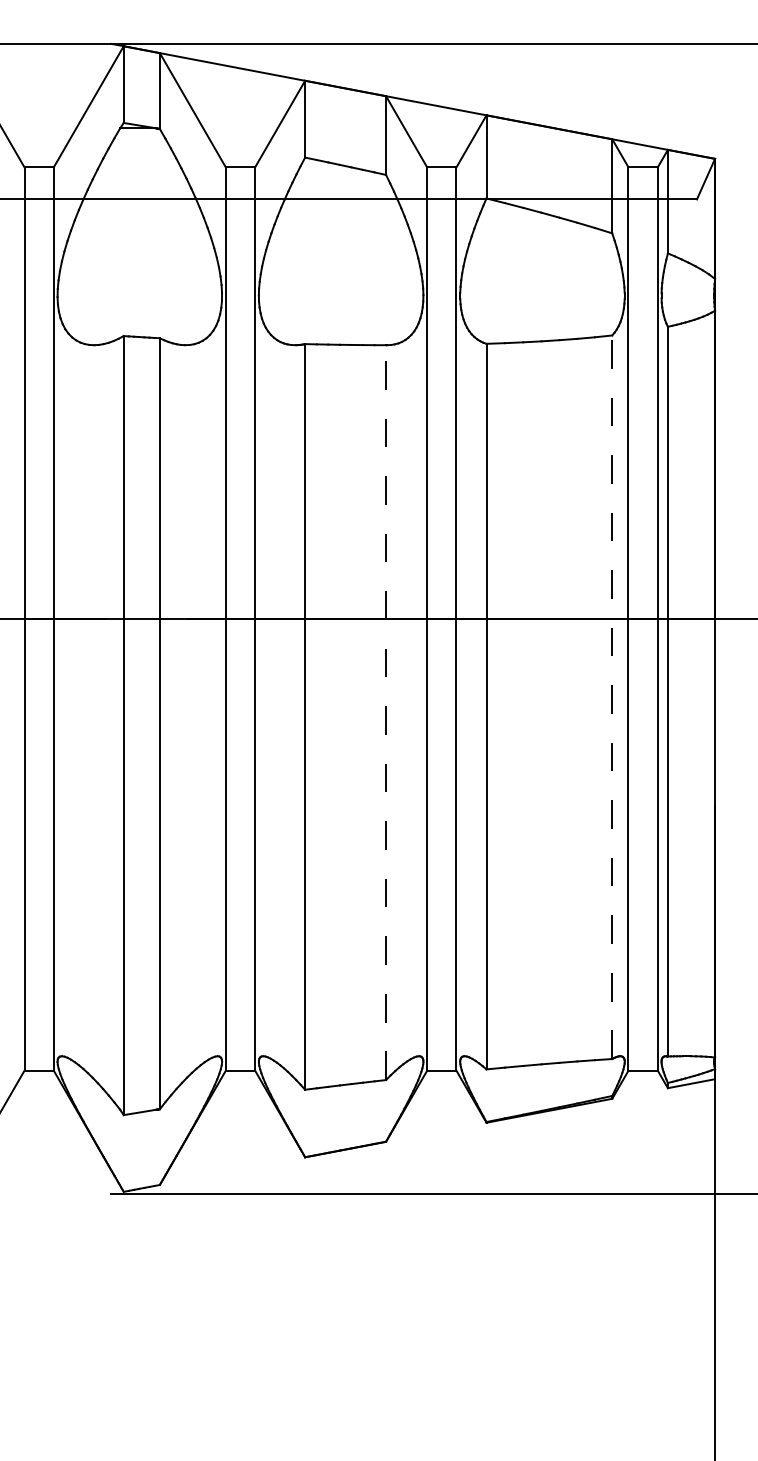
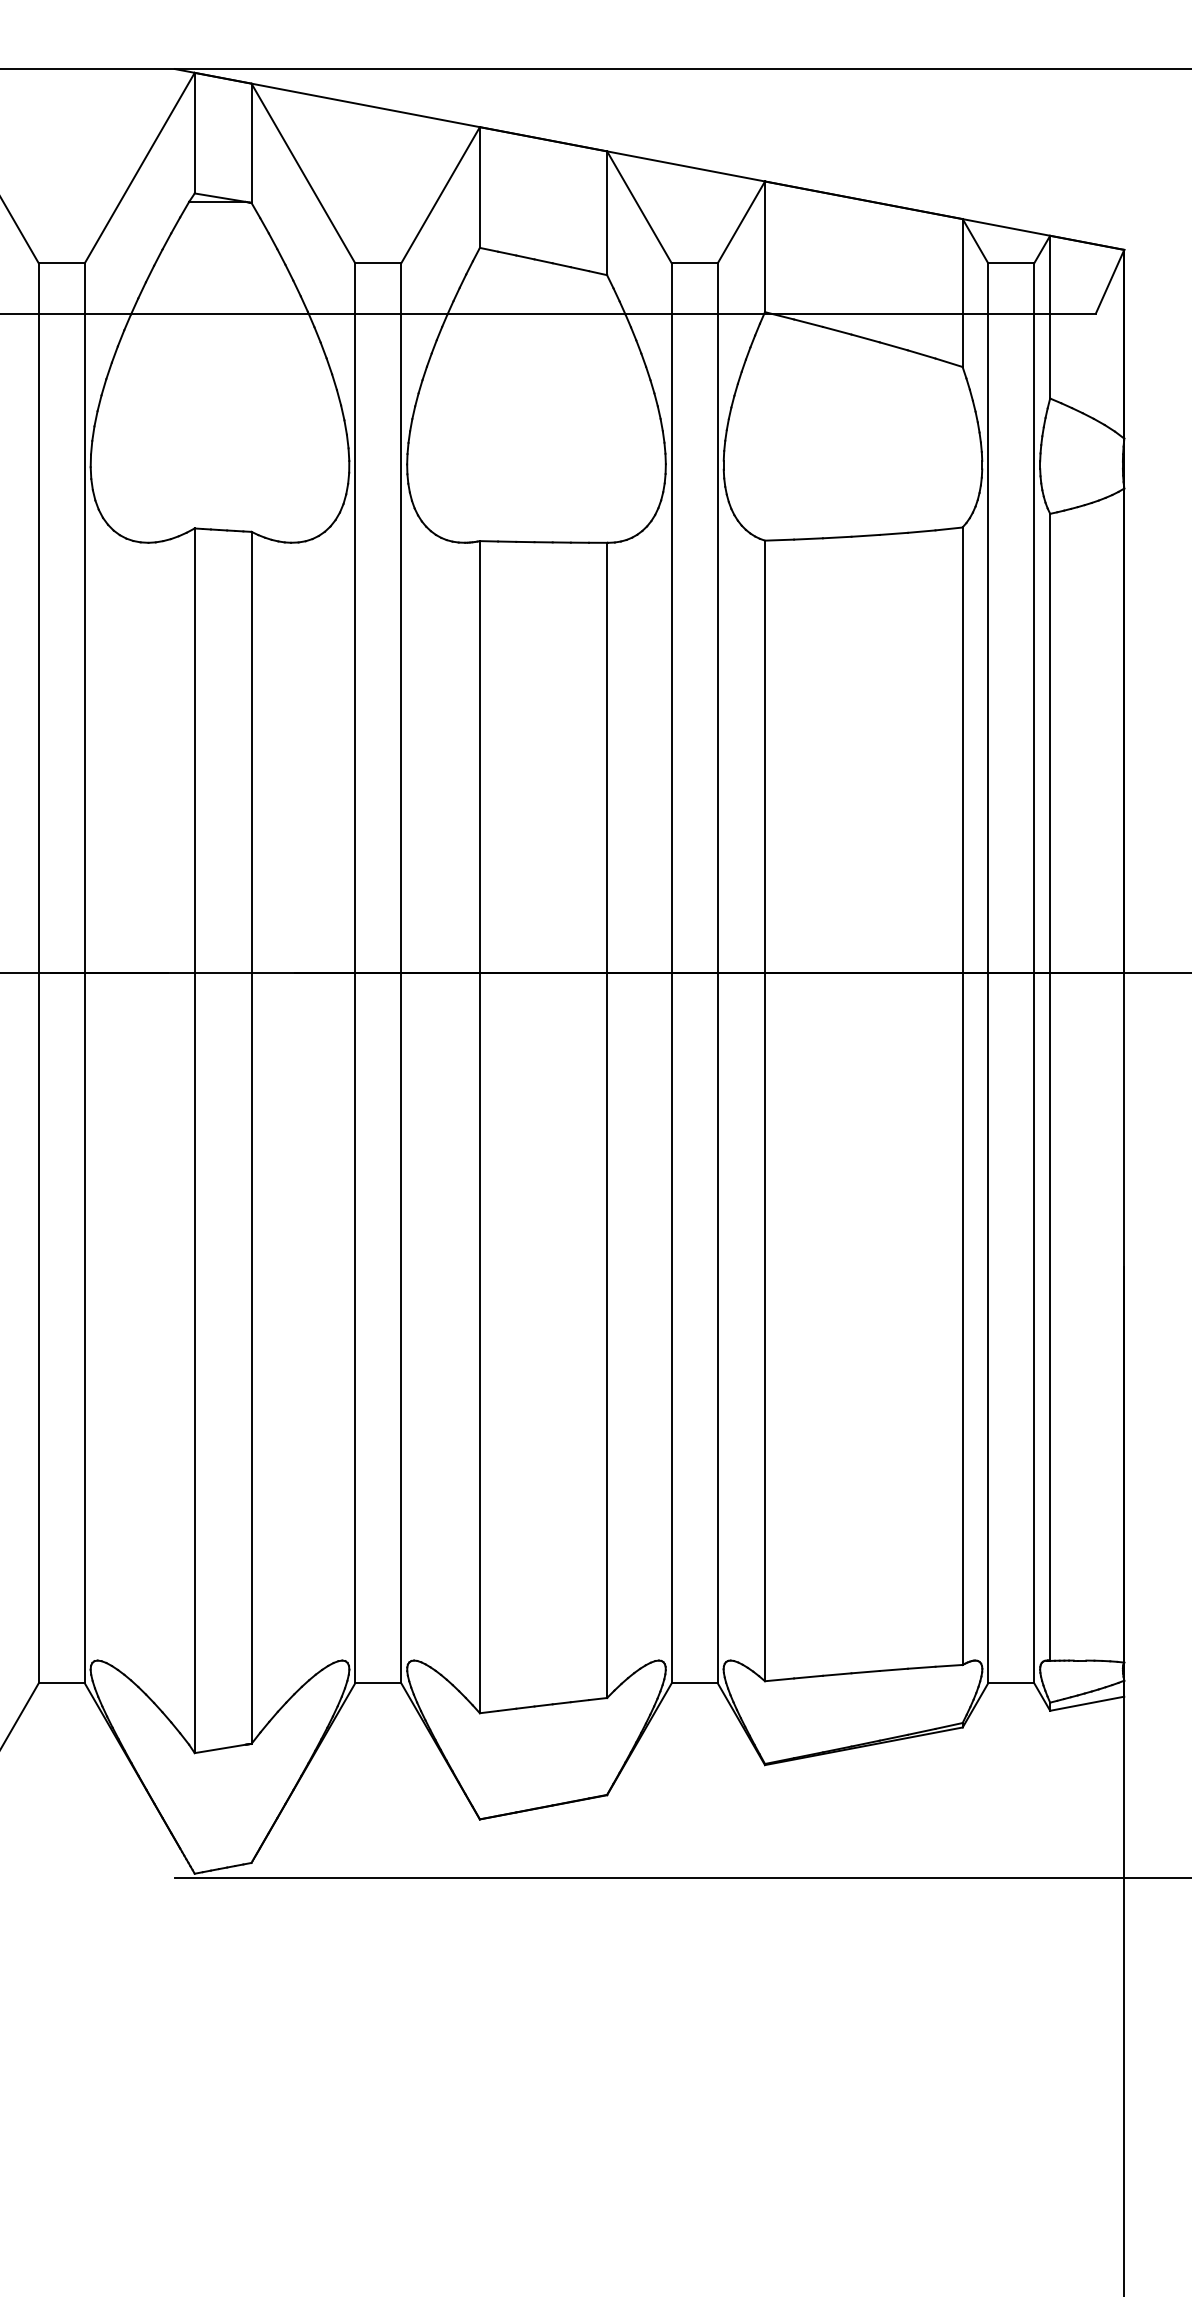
line: (612, 697) -> (963, 1096), dashed -> solid
line: (386, 712) -> (607, 1120), dashed -> solid

